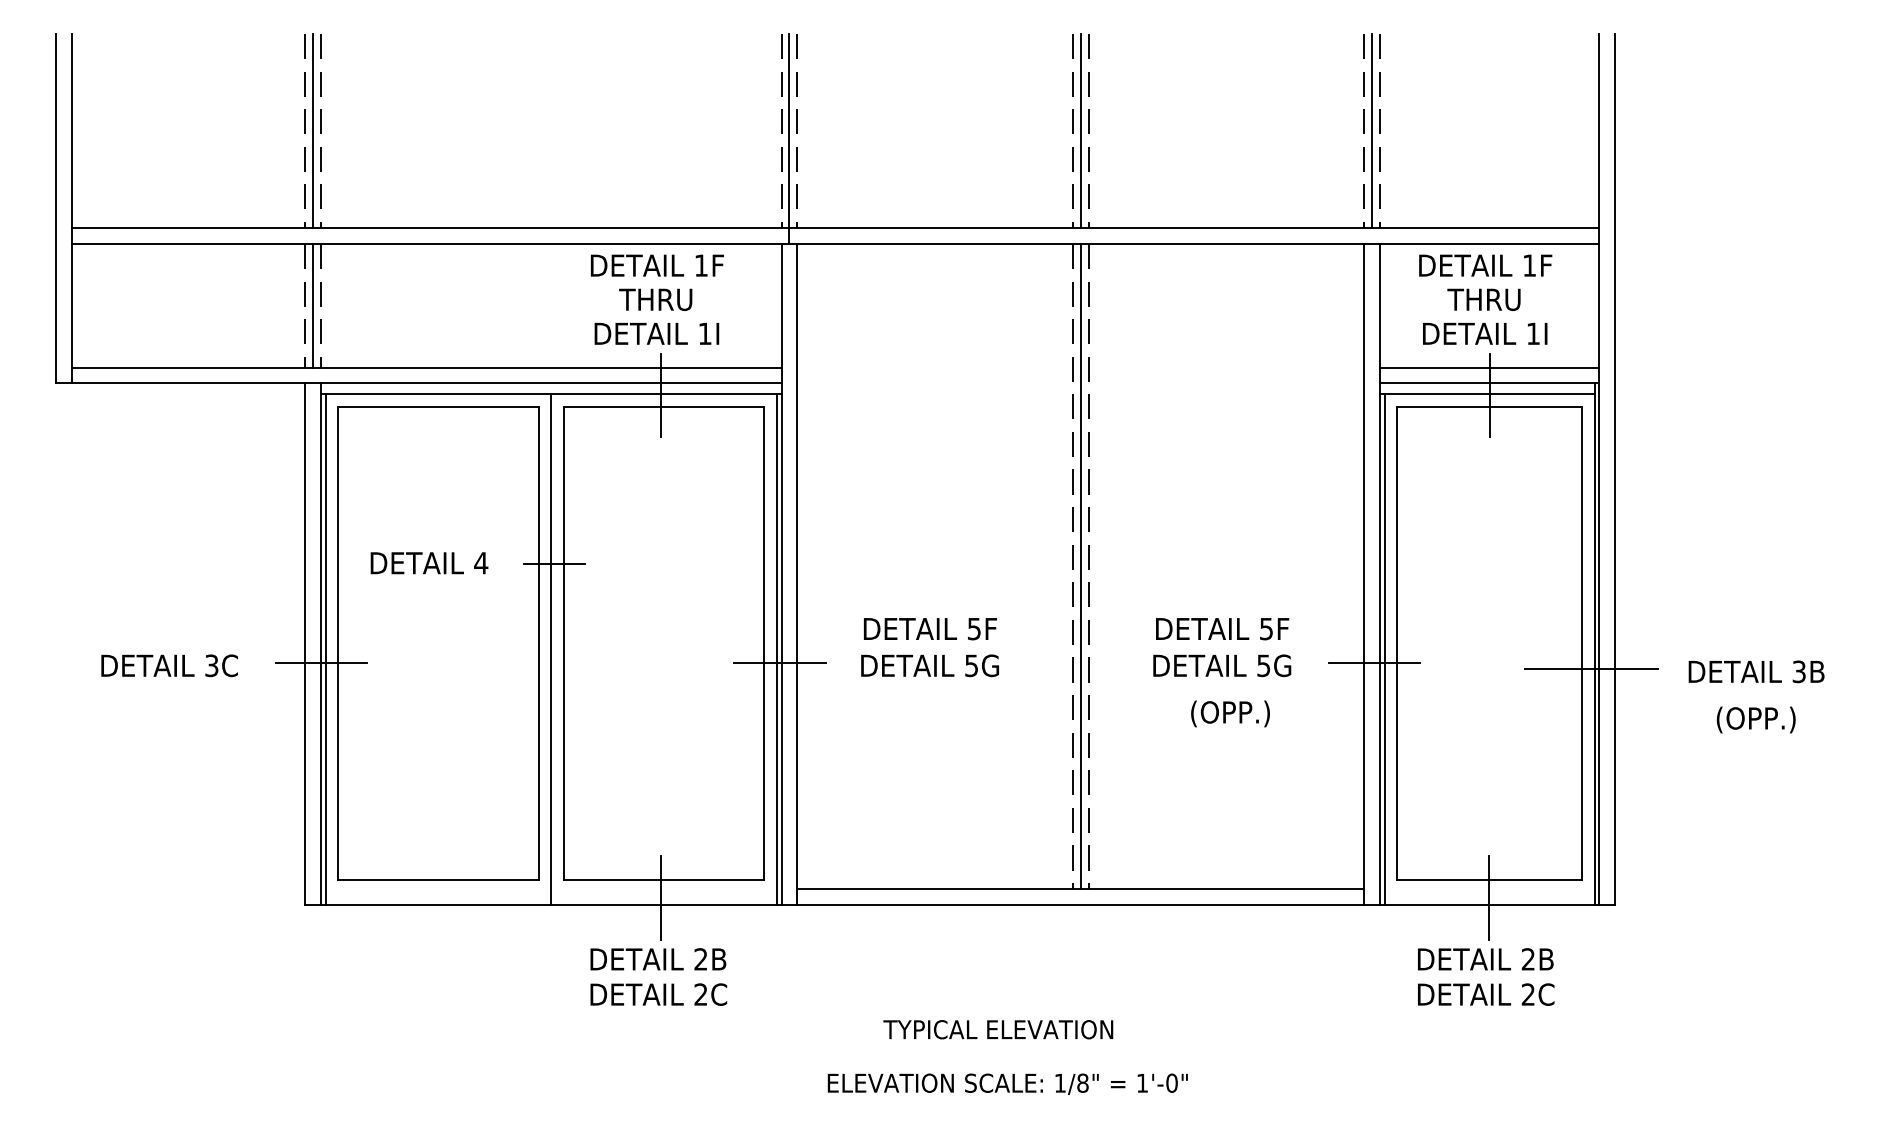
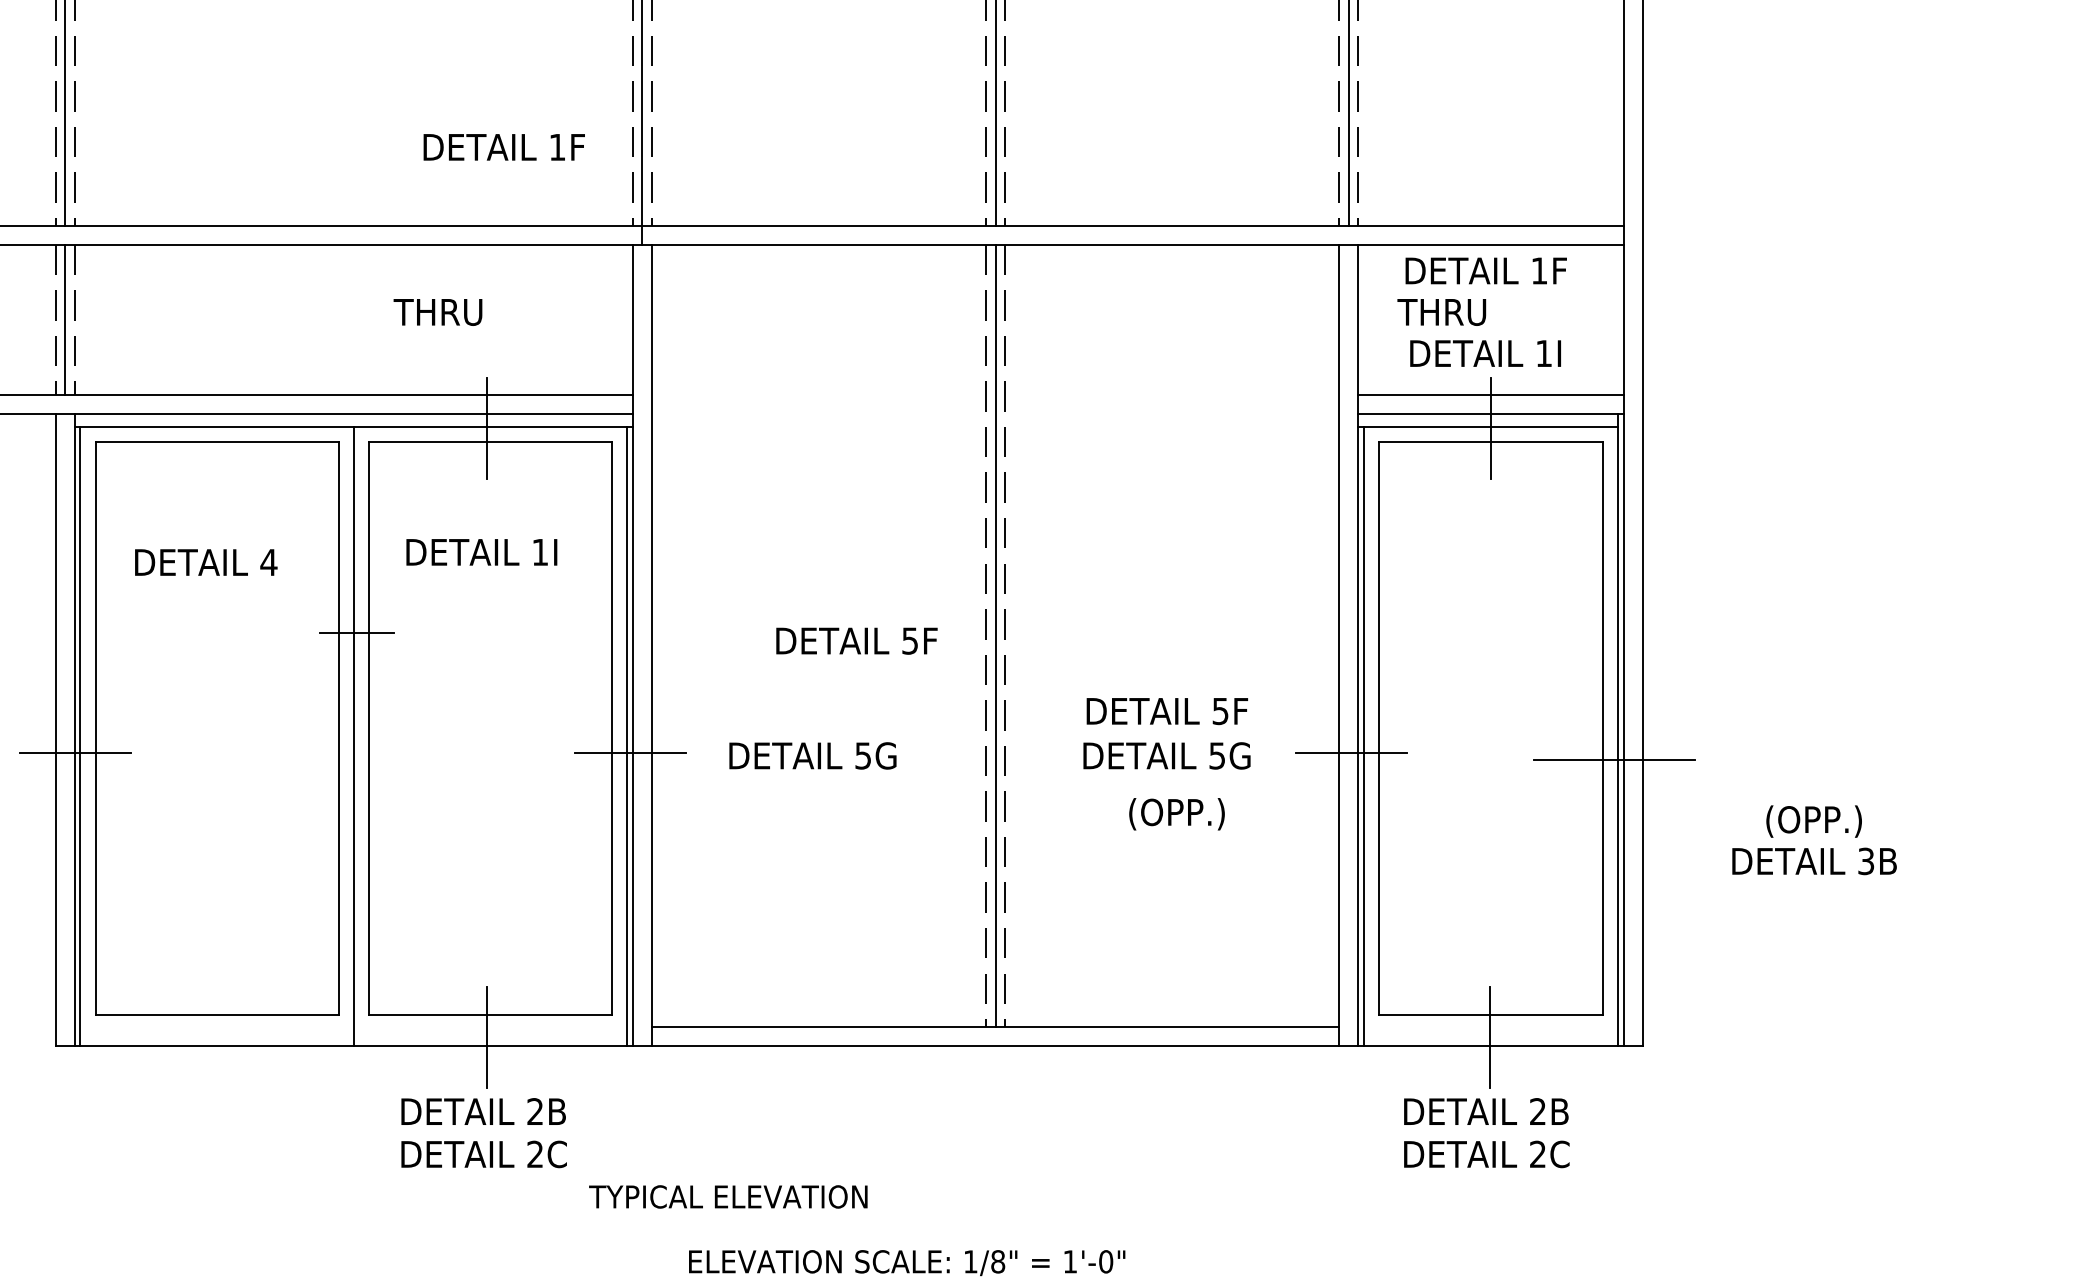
text: (657, 265) -> (504, 147), moved
text: (655, 299) -> (437, 311), moved
text: (1483, 299) -> (1441, 311), moved
text: (656, 333) -> (481, 551), moved
text: (429, 563) -> (206, 562), moved
text: (930, 629) -> (857, 641), moved
text: (1756, 671) -> (1814, 860), moved
text: (998, 1029) -> (728, 1196), moved

